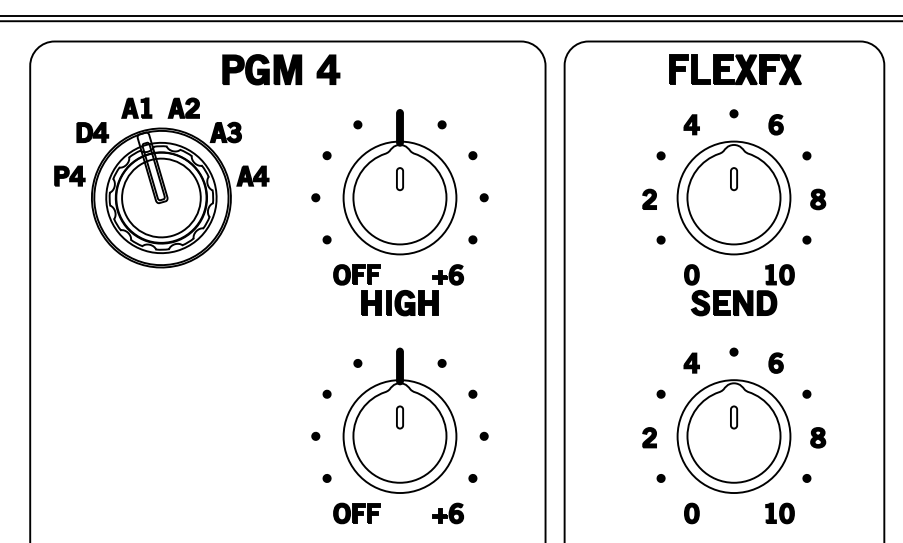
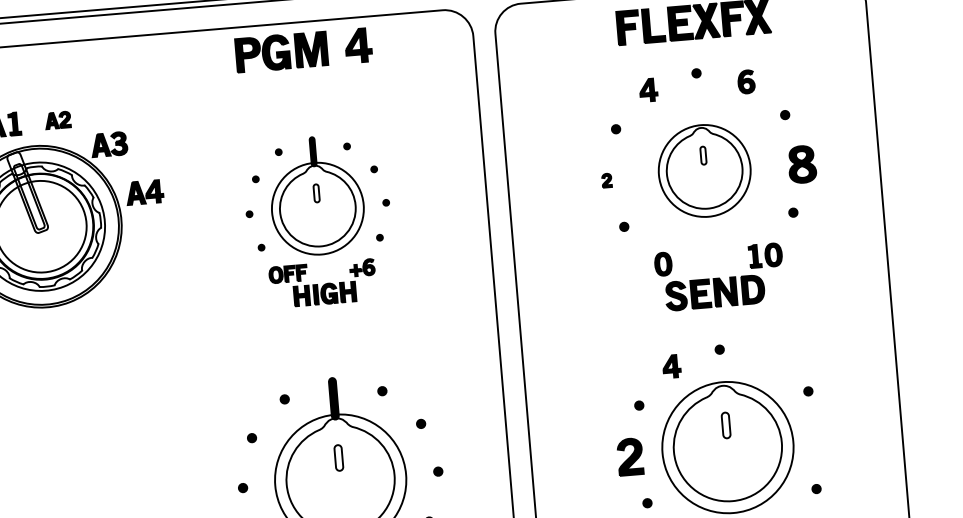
part: (281, 69) -> (303, 49), moved
part: (183, 107) -> (57, 119), size x0.7
part: (733, 197) -> (704, 170), size x0.7
part: (649, 198) -> (606, 179), size x0.6
part: (818, 199) -> (802, 164), size x1.6
part: (399, 212) -> (318, 220), size x0.7
part: (775, 362) -> (768, 357), removed
part: (649, 437) -> (630, 456), size x1.6
part: (818, 437) -> (826, 440), removed

